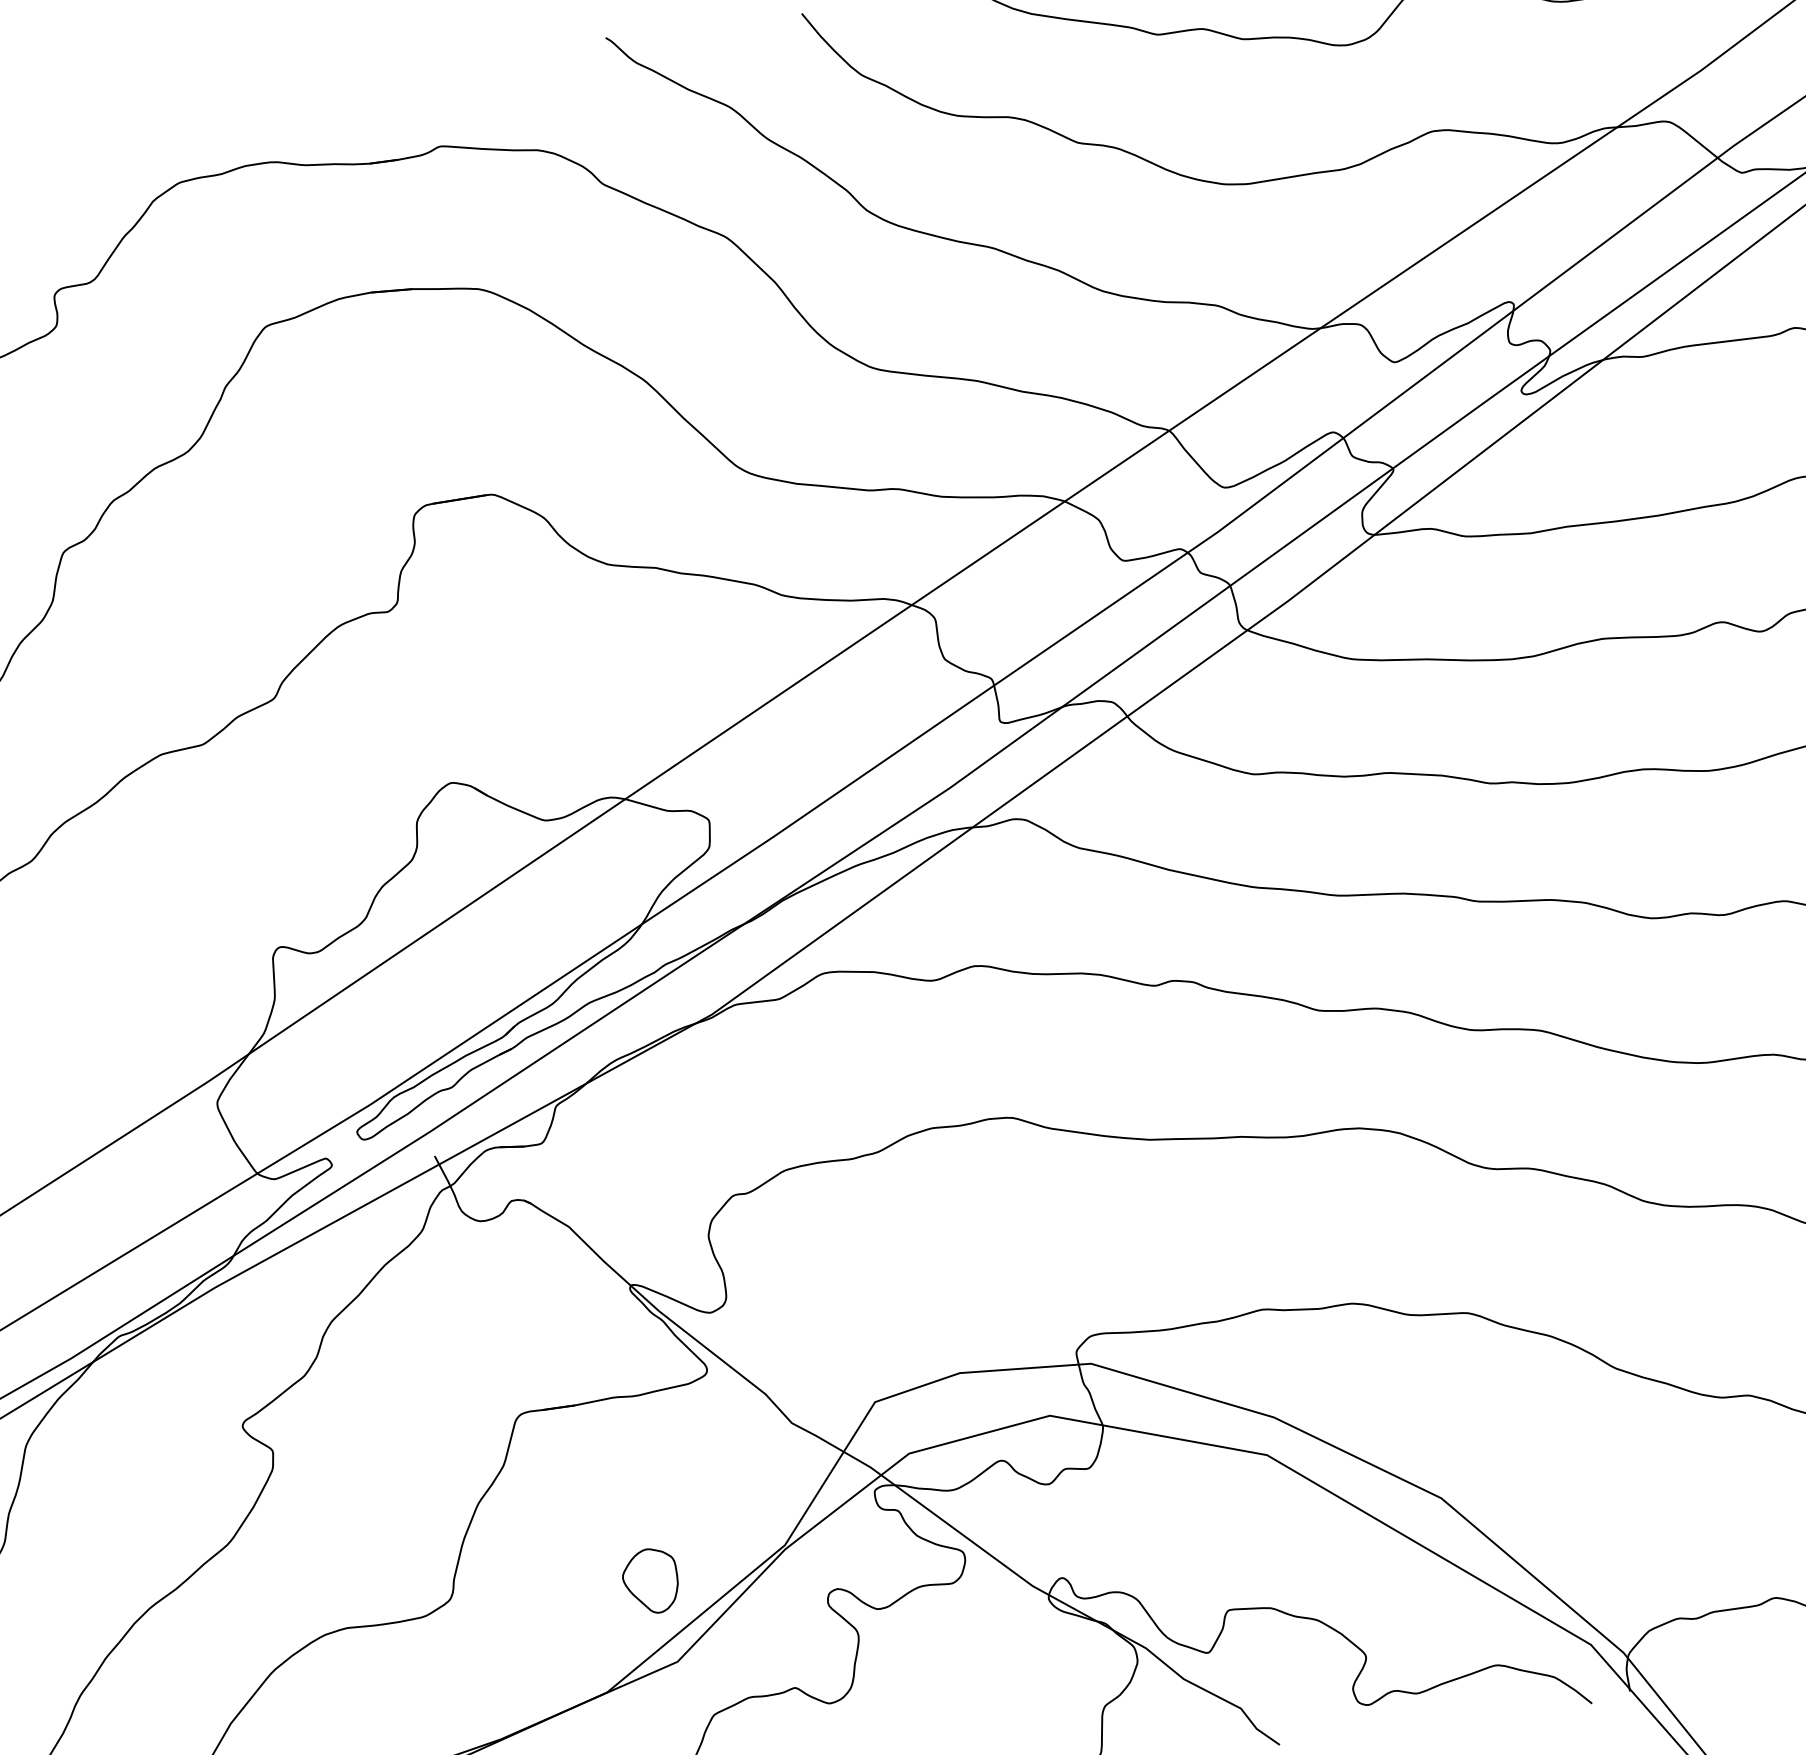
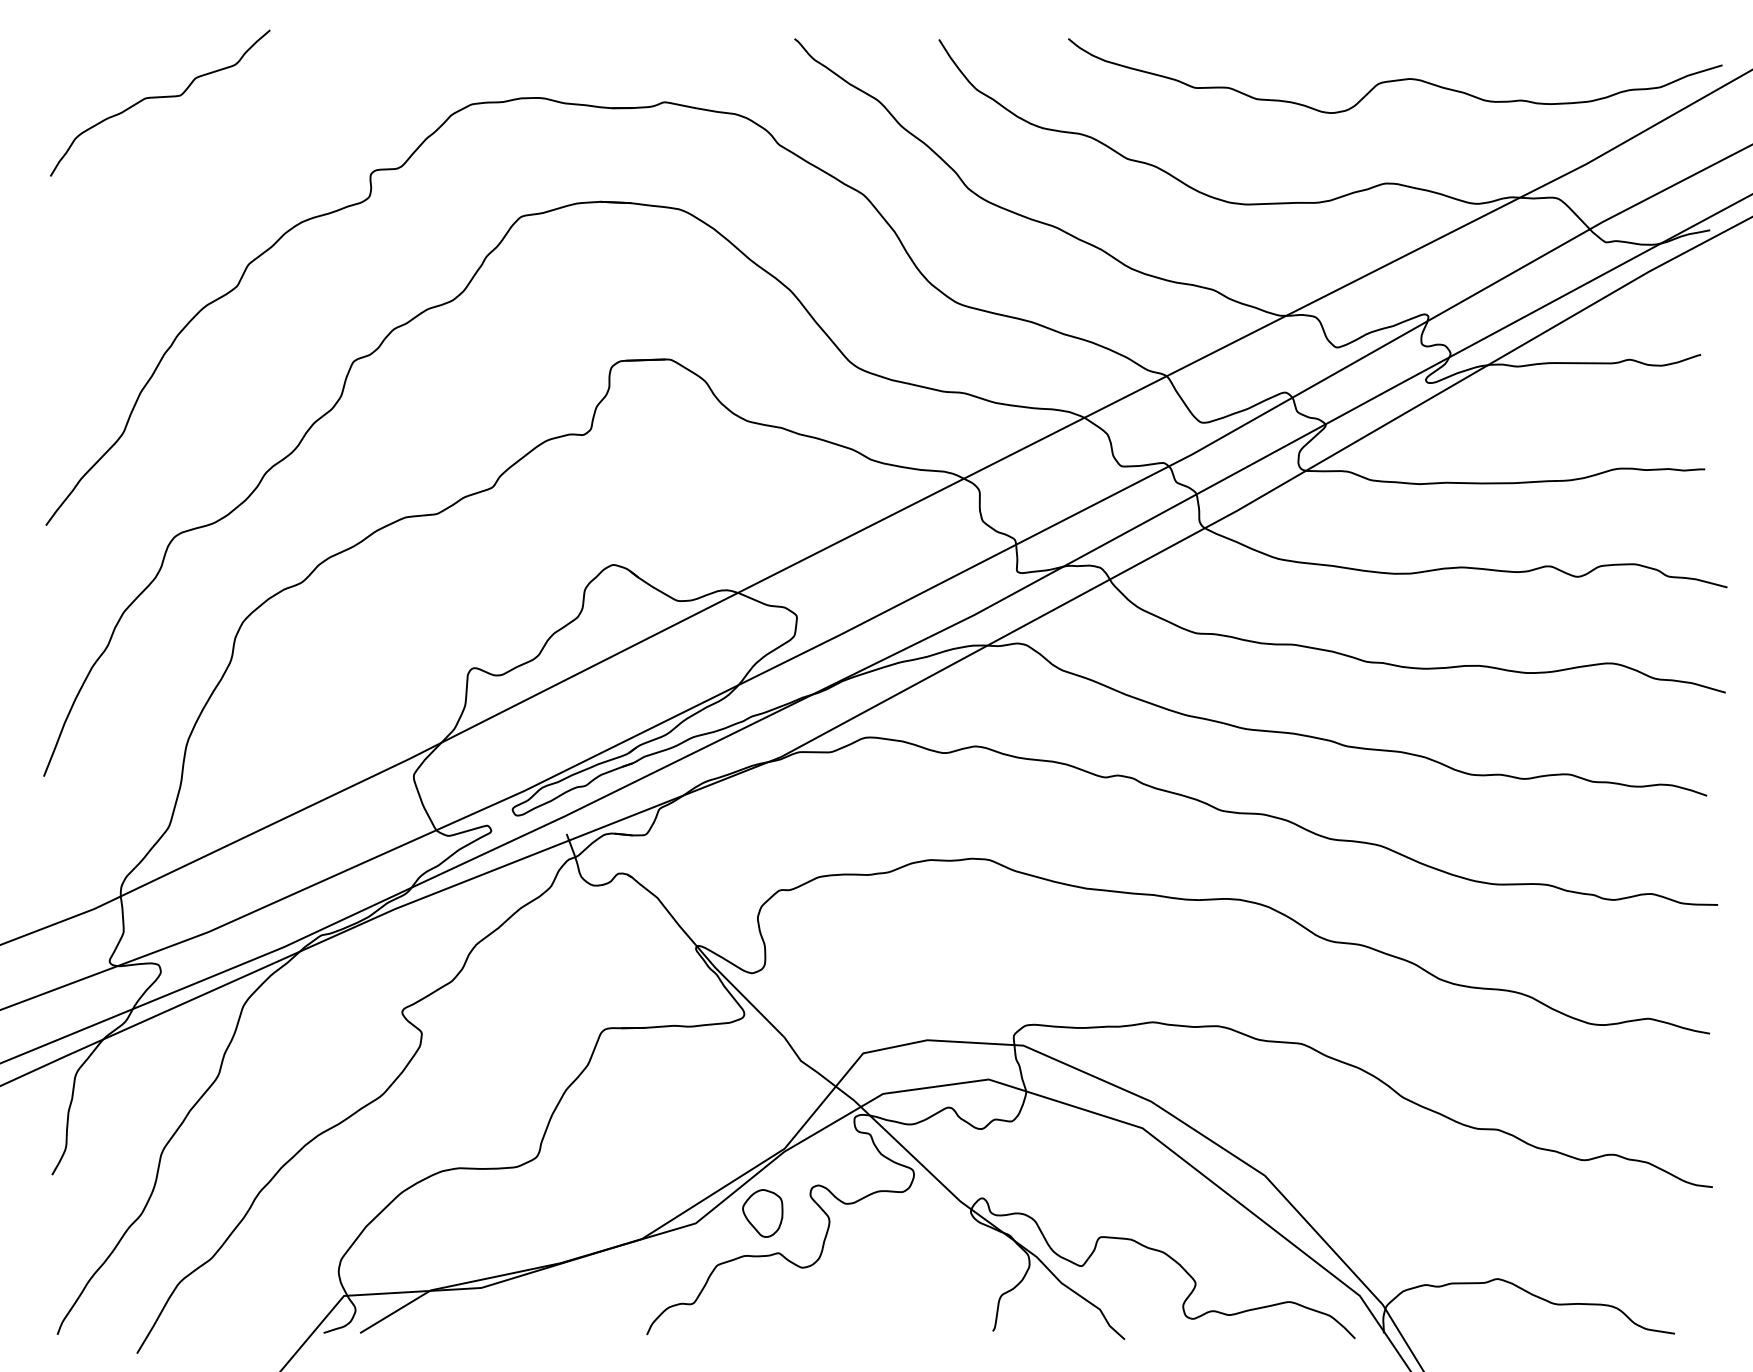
part: (650, 1581) -> (762, 1213), moved

